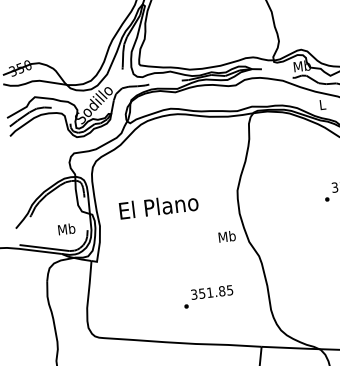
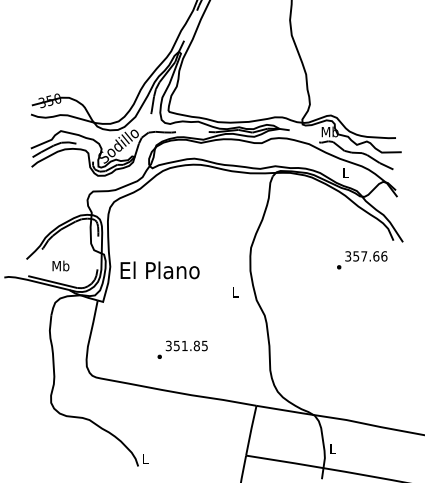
text: (158, 206) -> (159, 270), moved
text: (66, 228) -> (60, 265), moved
text: (227, 236) -> (235, 292), Mb -> L
text: (208, 296) -> (182, 349), moved

